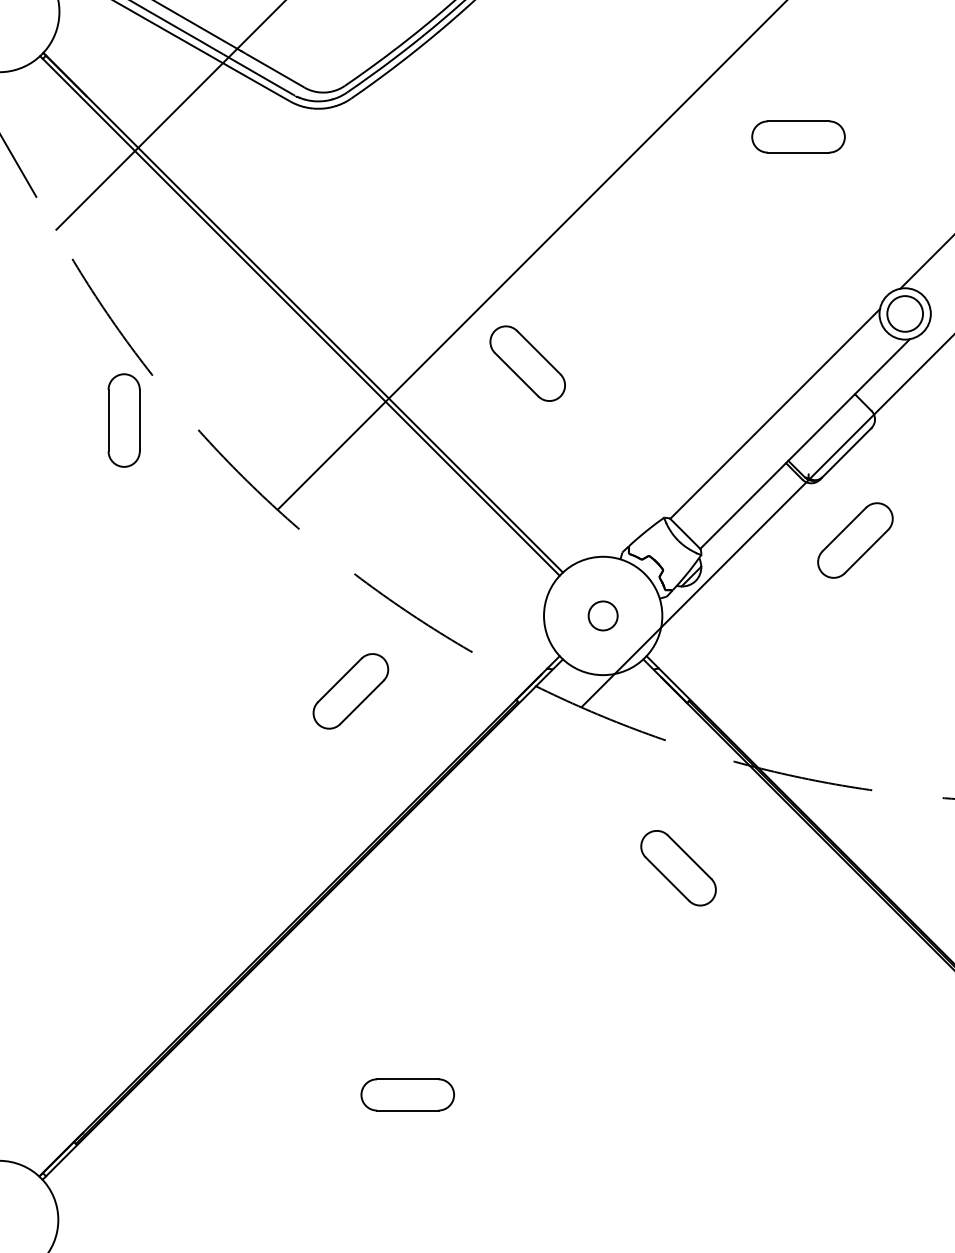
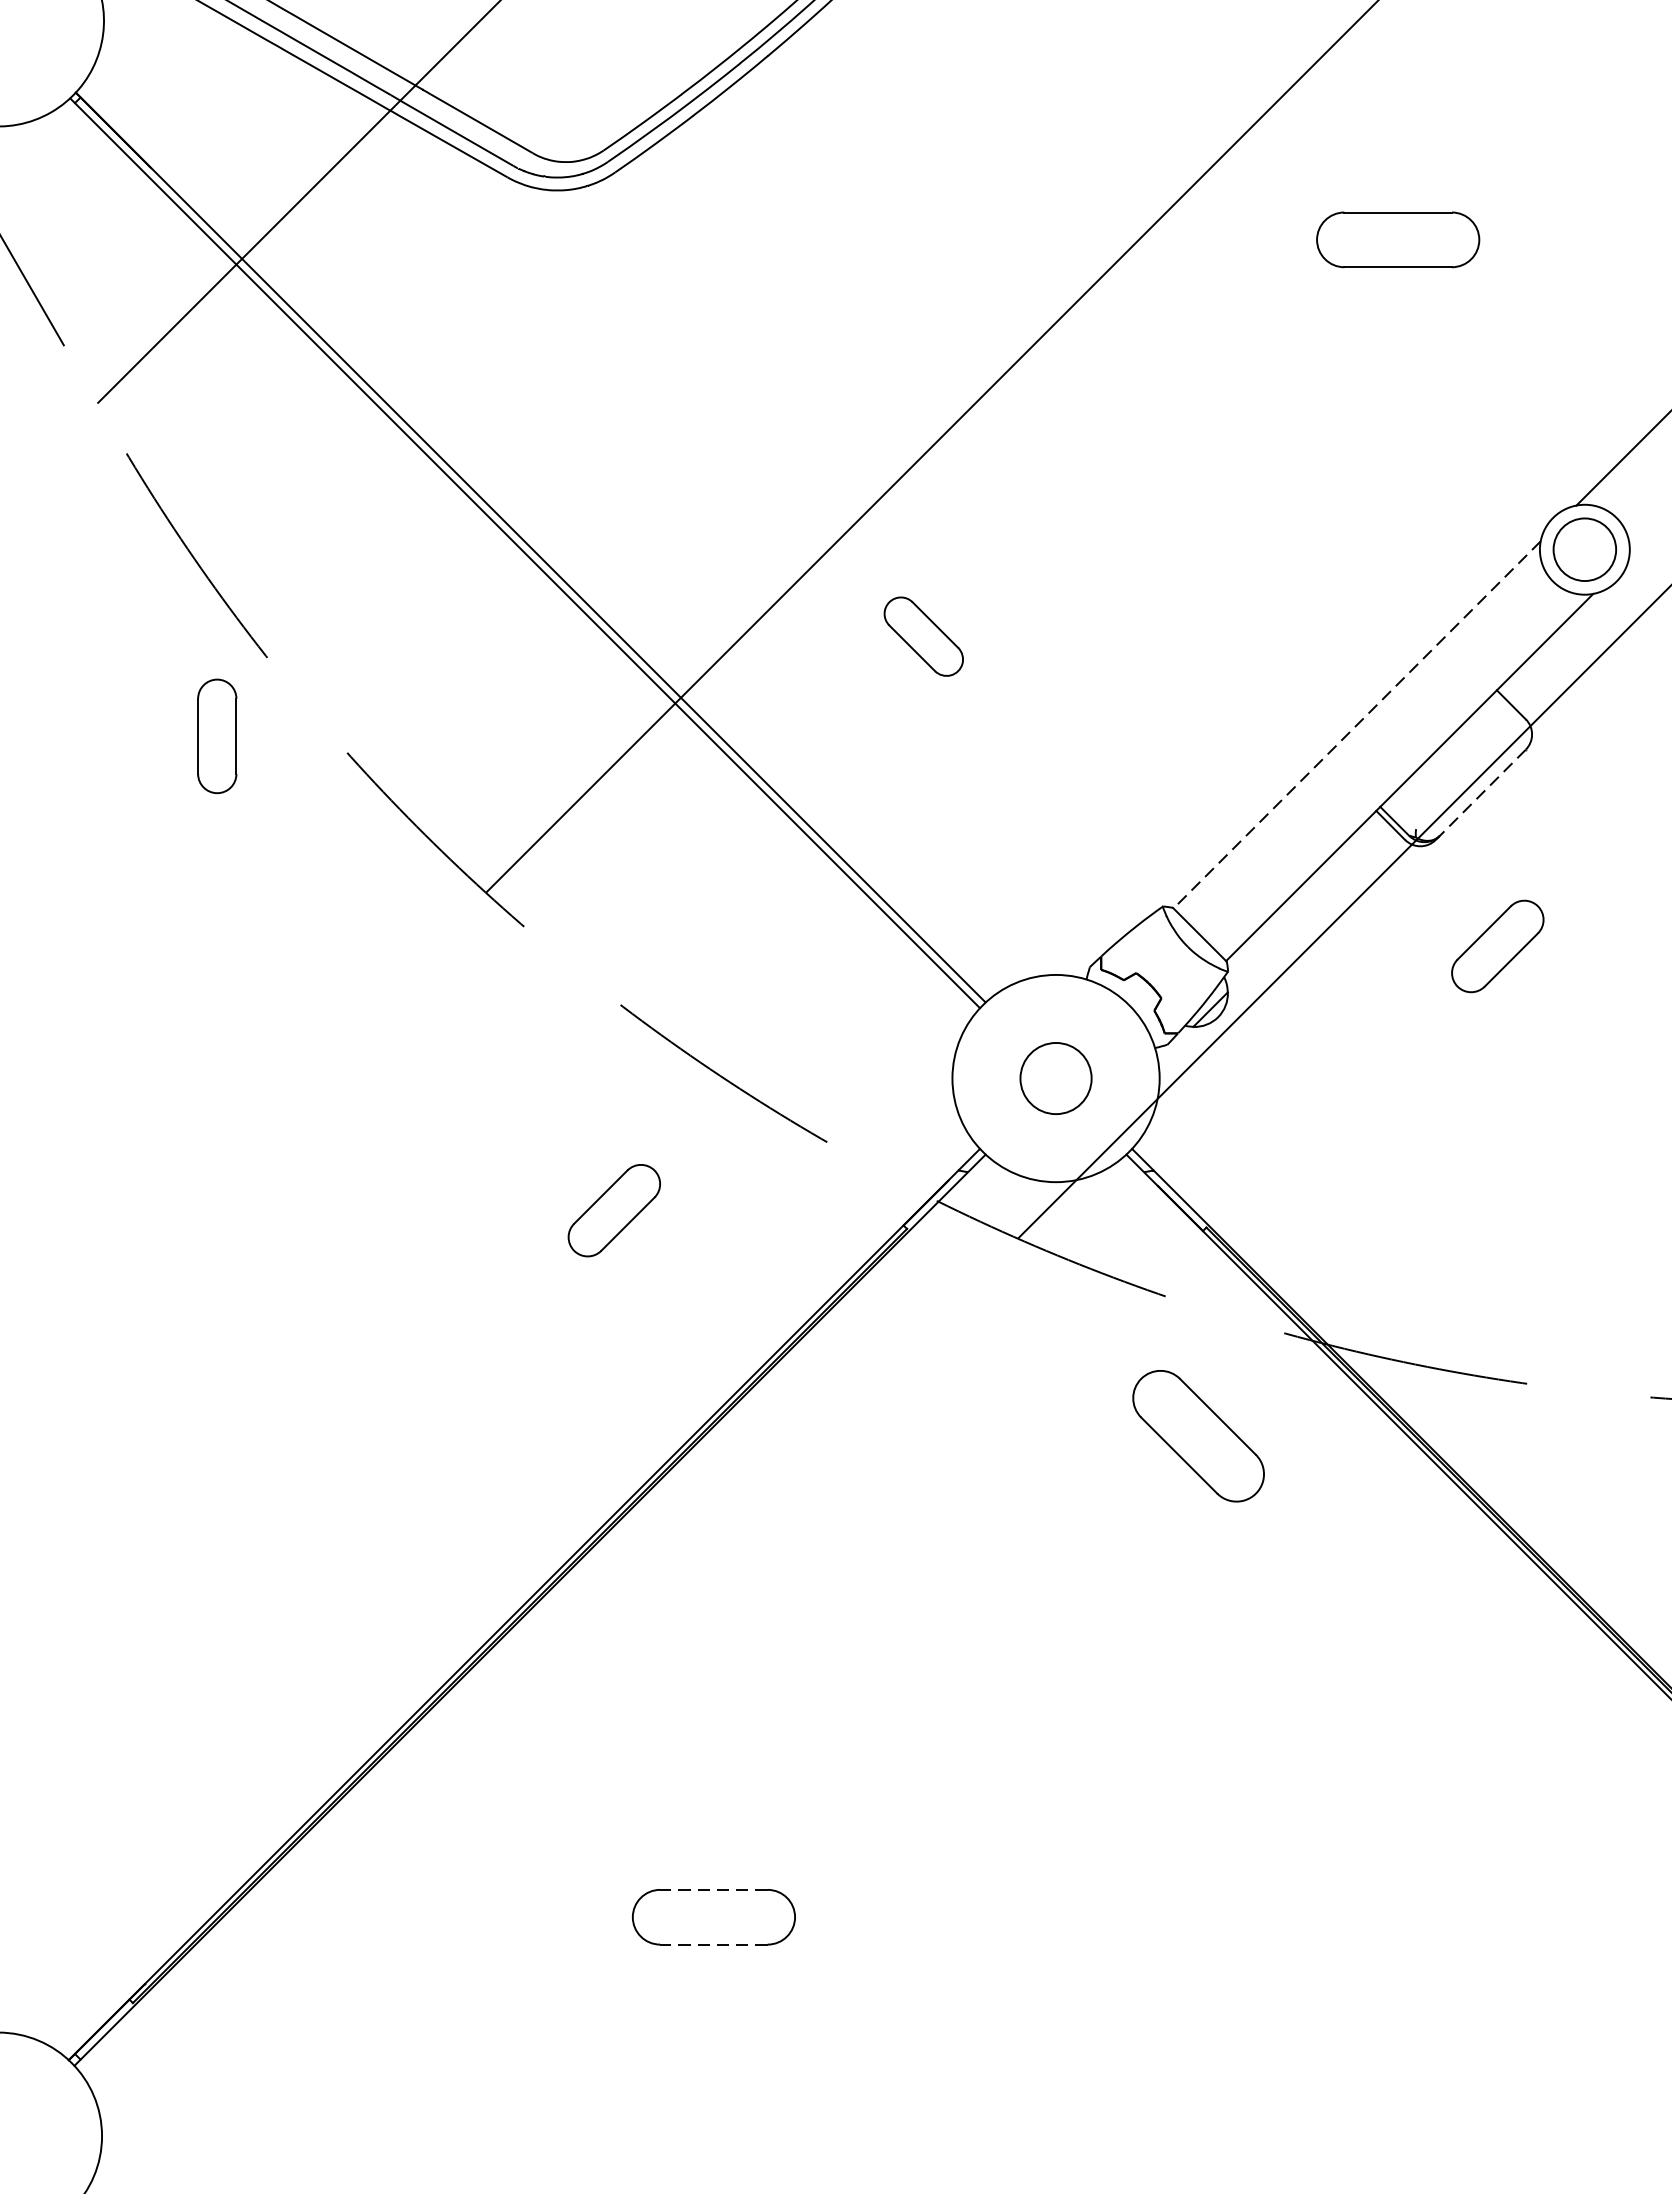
part: (527, 363) -> (923, 636), size x0.6
line: (774, 414) -> (1356, 725), solid -> dashed
part: (123, 420) -> (216, 736), size x0.7
line: (846, 453) -> (1482, 794), solid -> dashed
part: (855, 540) -> (1497, 946), size x0.7
circle: (602, 615) -> (1054, 1077), size x1.4
part: (350, 691) -> (613, 1210), size x0.7
part: (678, 868) -> (1198, 1436), moved
line: (407, 1079) -> (713, 1890), solid -> dashed
line: (407, 1110) -> (713, 1944), solid -> dashed

